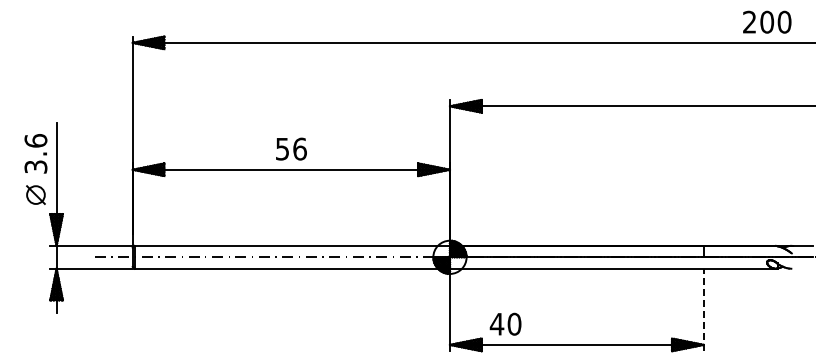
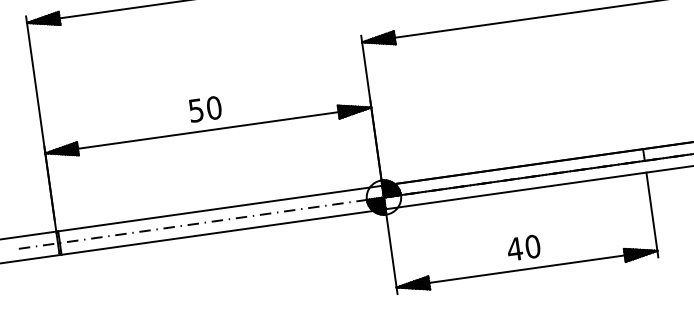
text: (299, 148) -> (213, 107), 56 -> 50
line: (703, 309) -> (652, 214), dashed -> solid
text: (505, 323) -> (523, 247), moved

